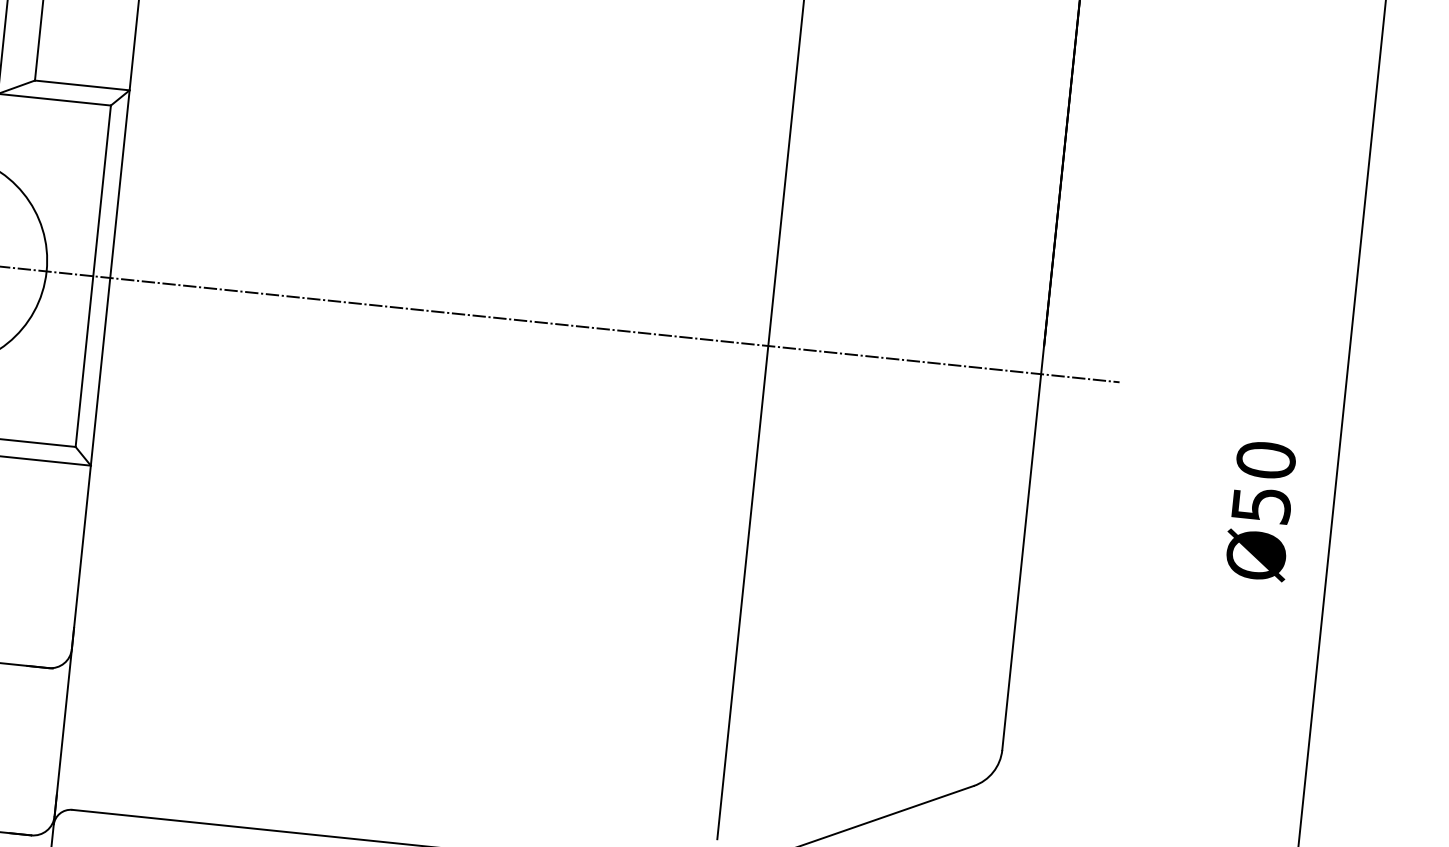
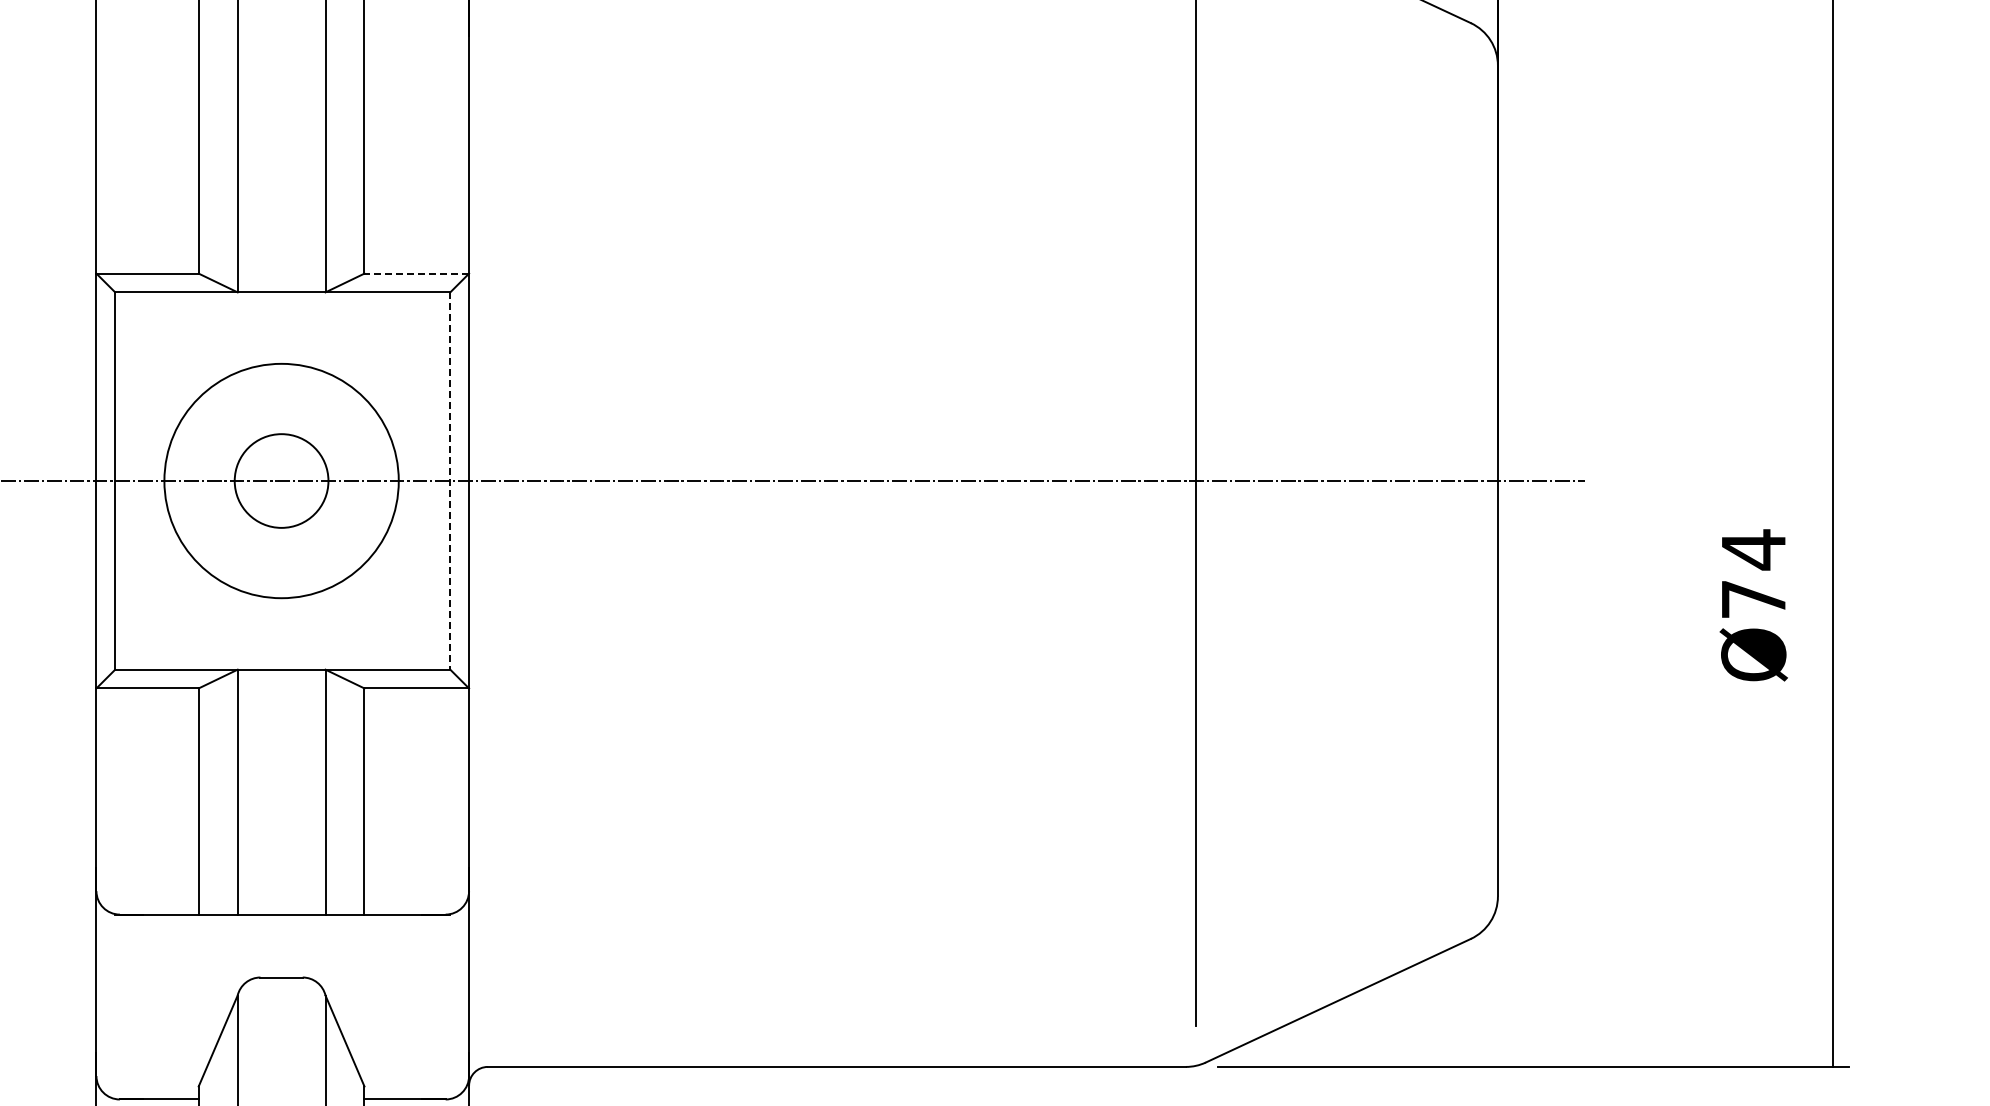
line: (82, 85) -> (416, 273), solid -> dashed
line: (93, 276) -> (450, 481), solid -> dashed
text: (1263, 481) -> (1753, 573), Ø50 -> Ø74

